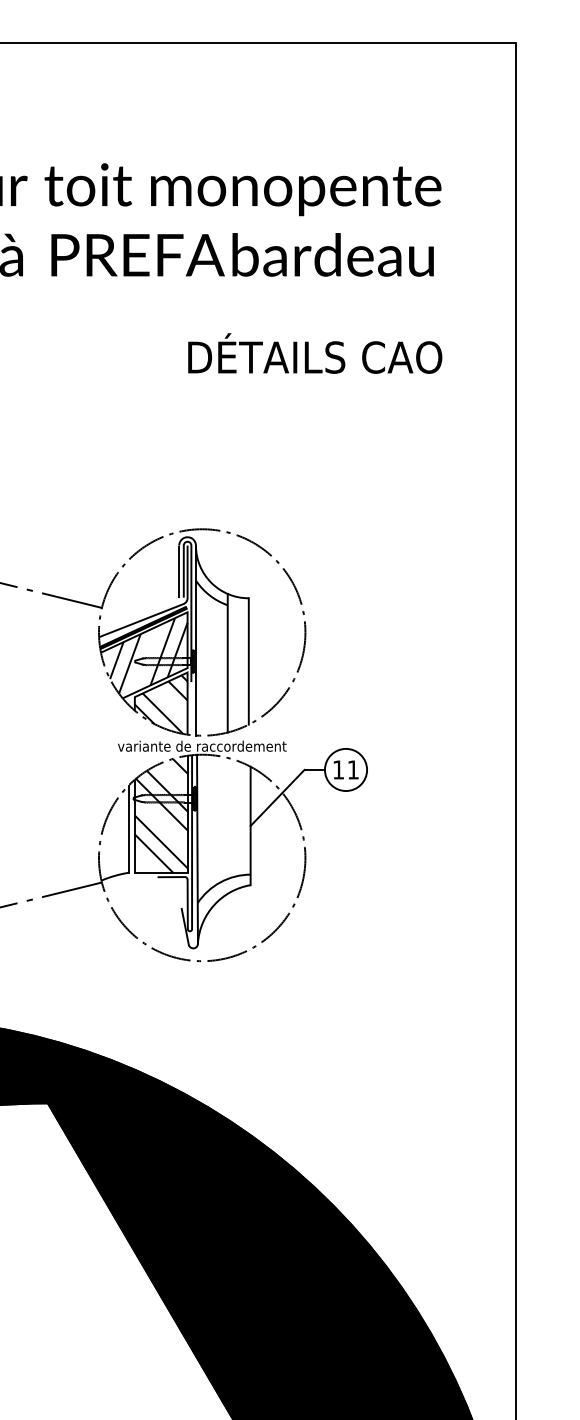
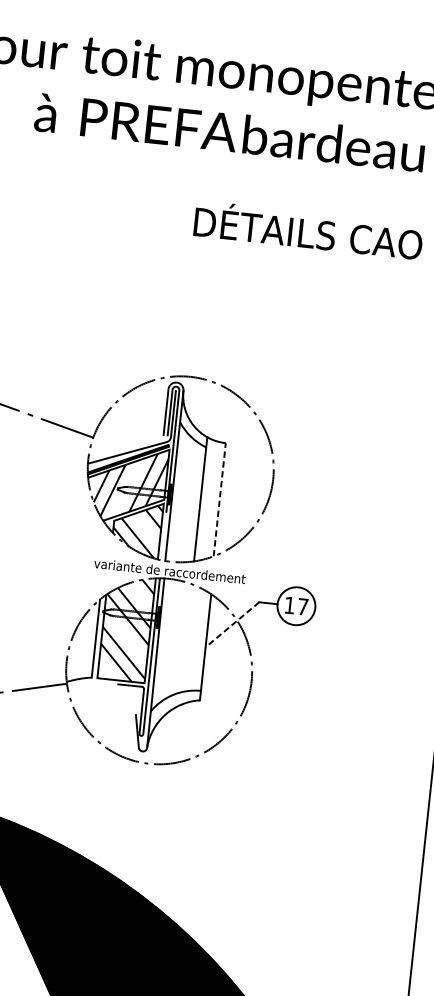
line: (248, 660) -> (219, 498), solid -> dashed
text: (353, 769) -> (303, 606), 11 -> 17
line: (277, 797) -> (232, 624), solid -> dashed

